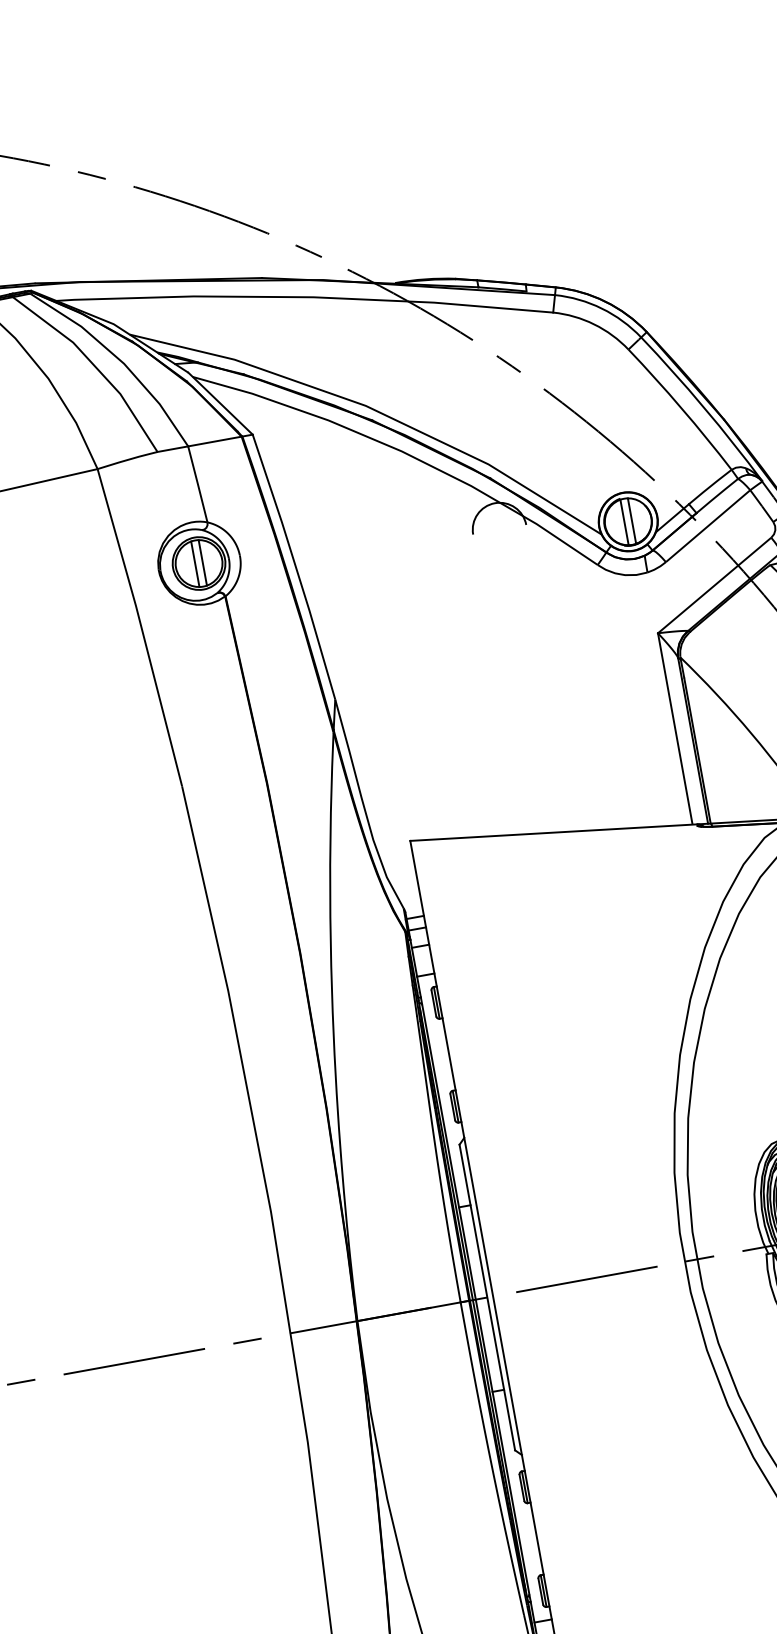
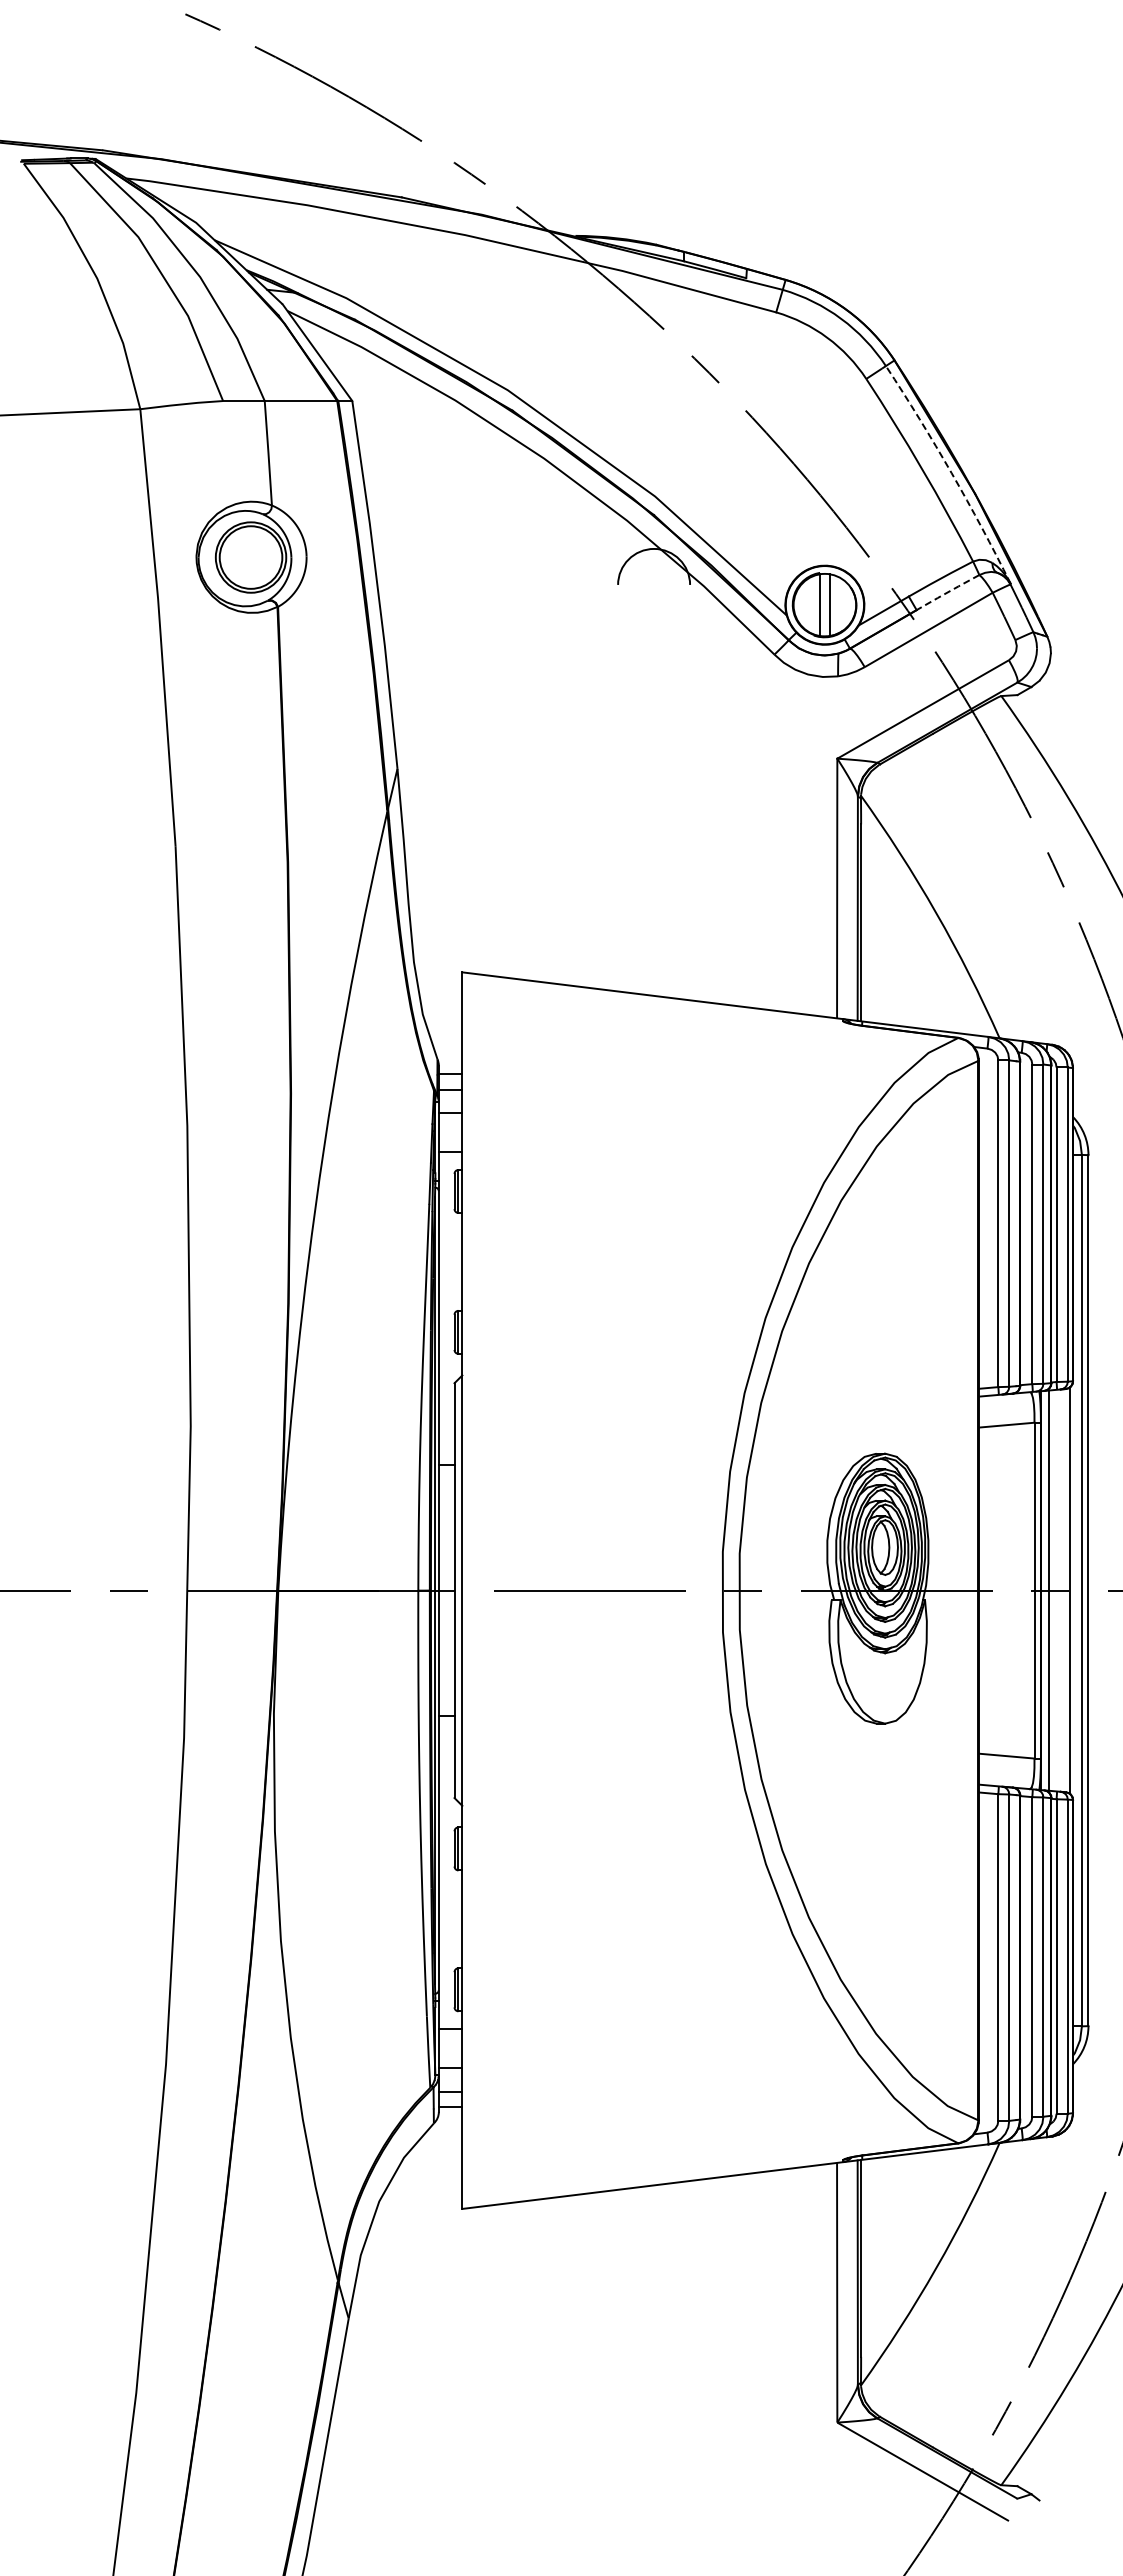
arc: (703, 407) -> (951, 473), solid -> dashed
line: (716, 496) -> (947, 592), solid -> dashed
line: (203, 562) -> (256, 557), removed
line: (194, 564) -> (245, 557), removed

